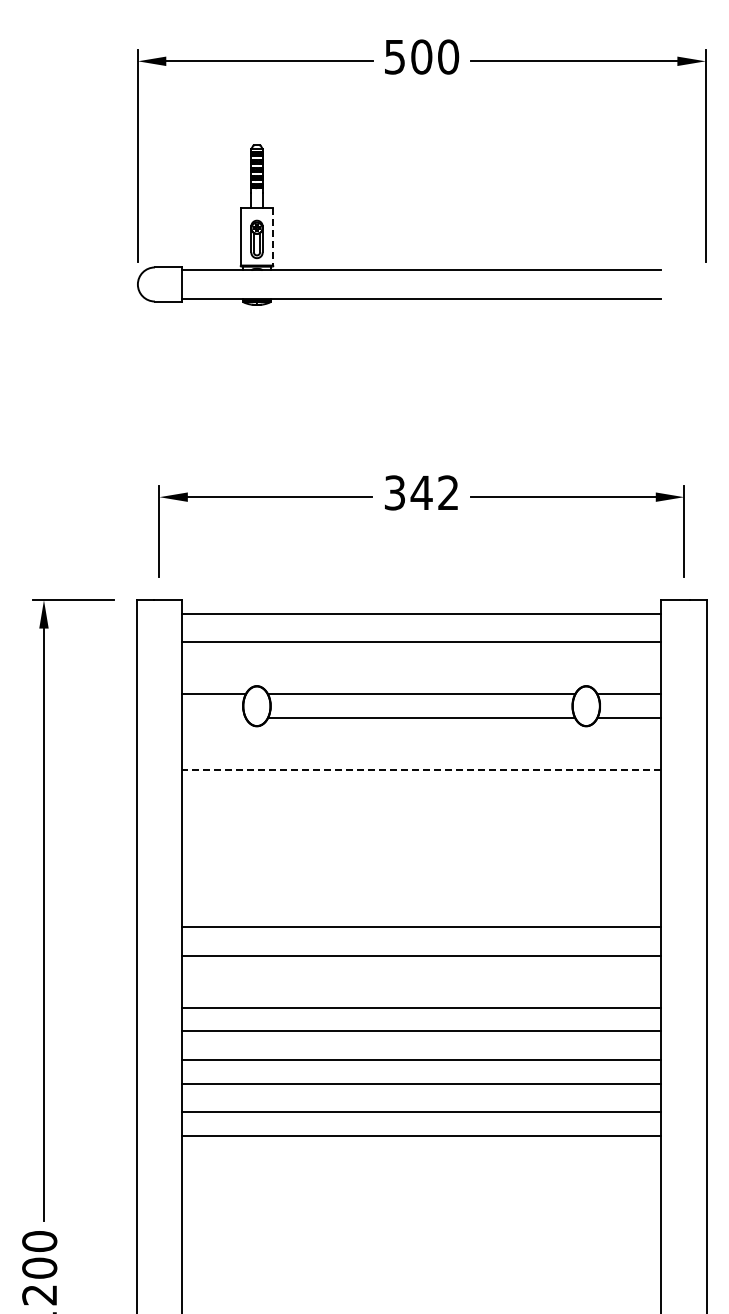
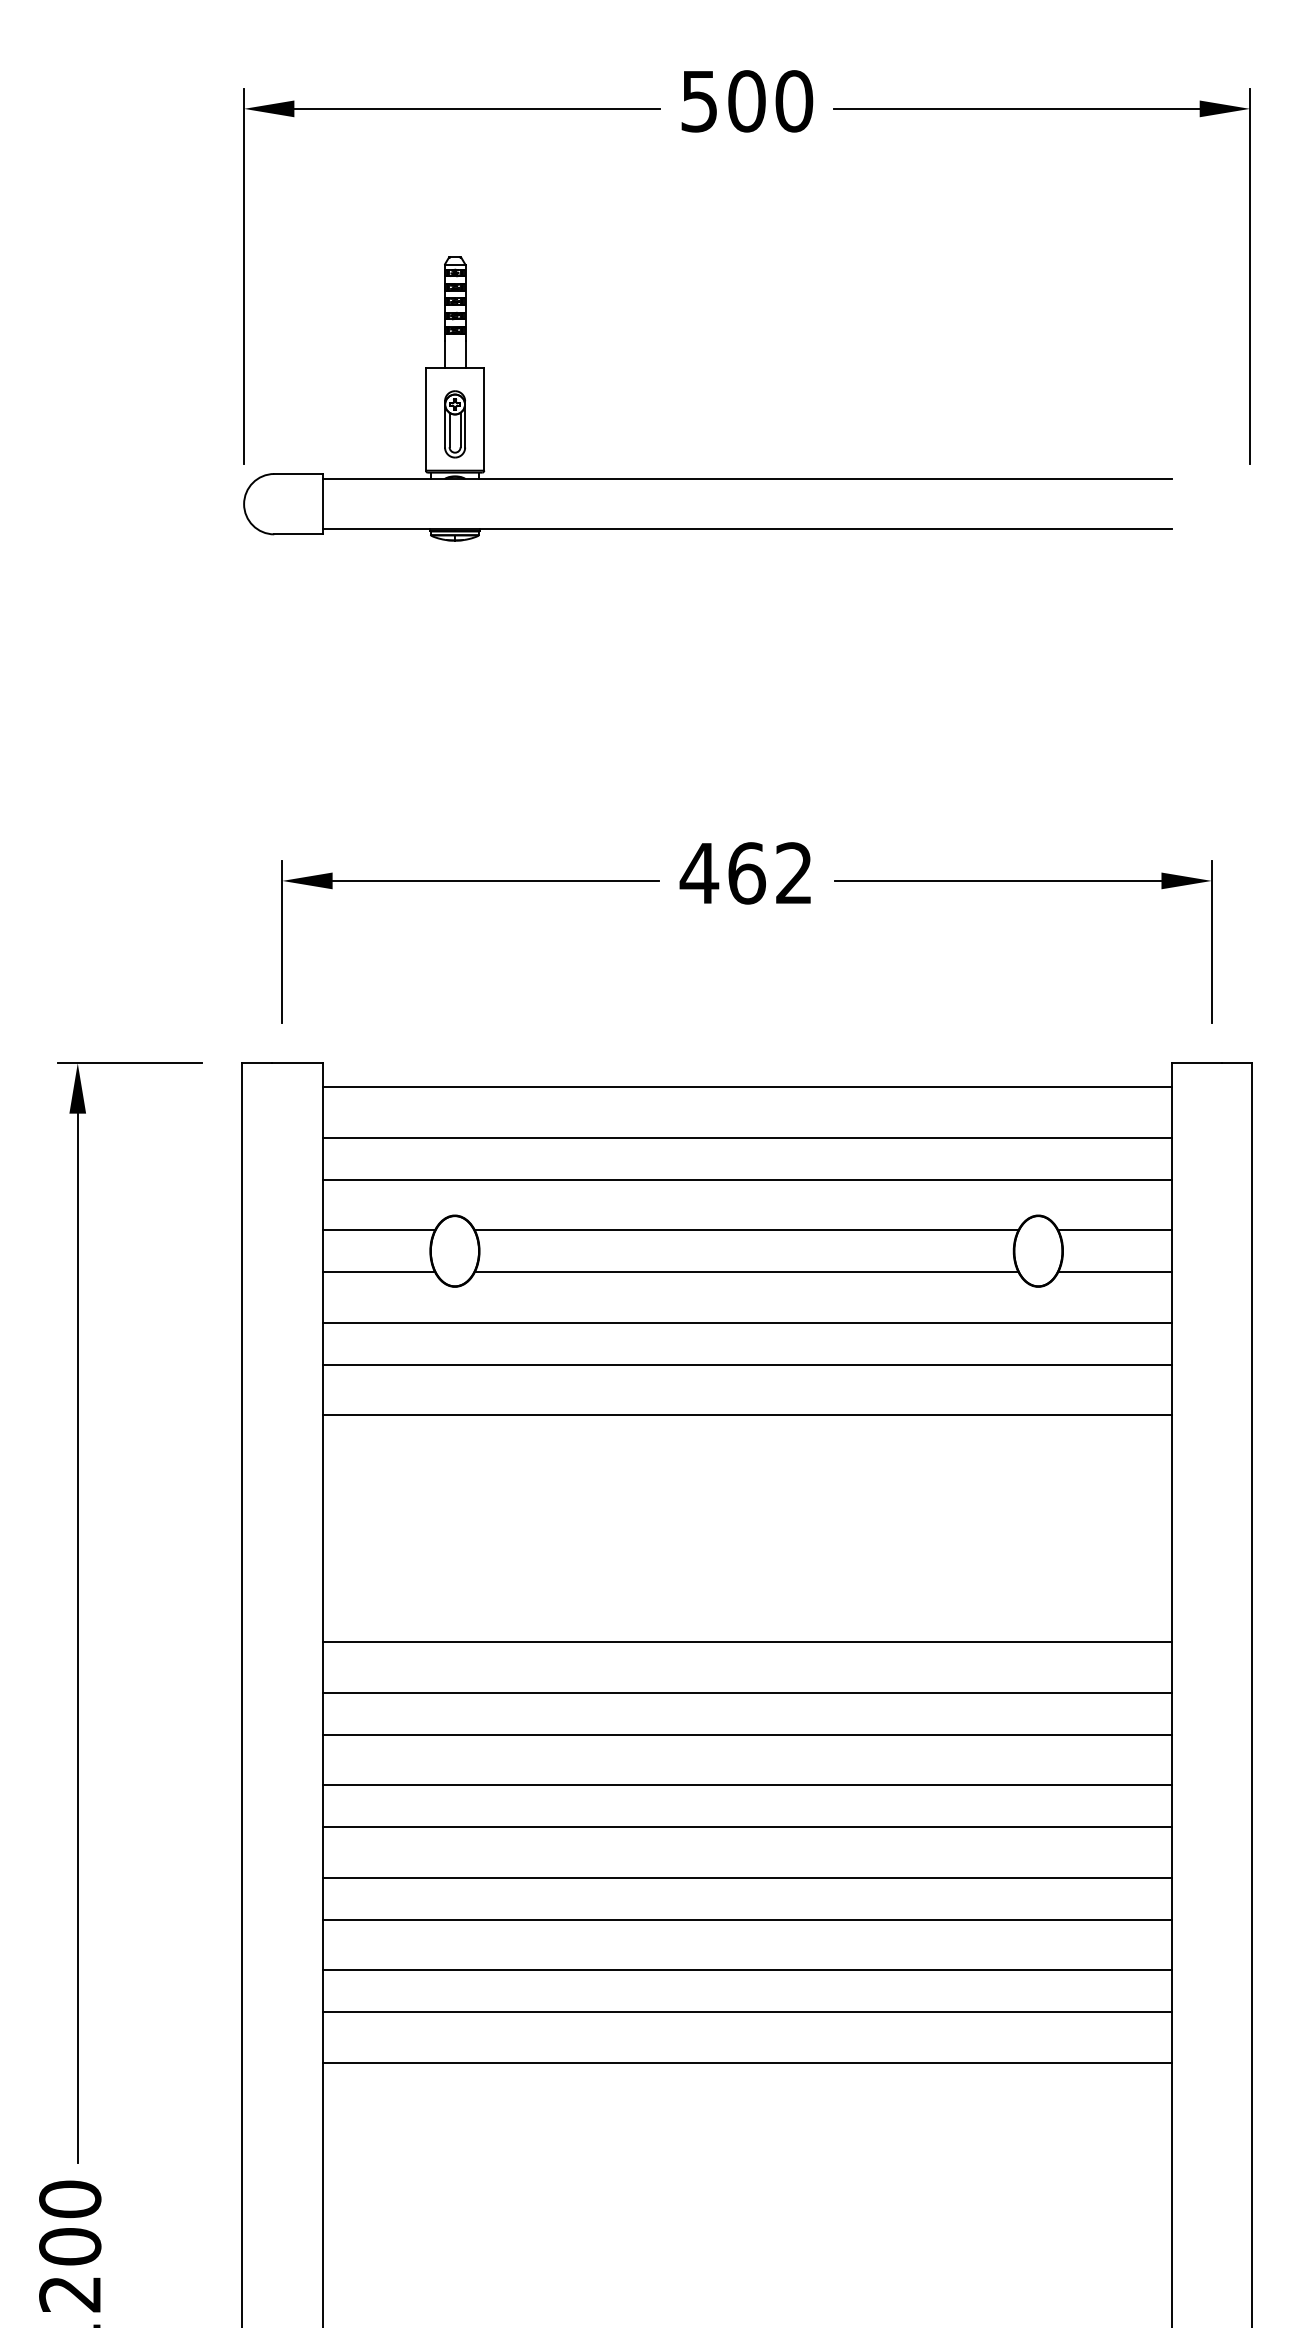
line: (273, 236) -> (484, 419), dashed -> solid
text: (407, 492) -> (721, 872), 342 -> 462
line: (421, 666) -> (746, 1180), added
line: (213, 718) -> (378, 1272), added
line: (421, 746) -> (746, 1322), added
line: (421, 770) -> (746, 1365), dashed -> solid
line: (421, 798) -> (746, 1414), added
line: (421, 979) -> (746, 1735), added
line: (421, 1164) -> (746, 2062), added

